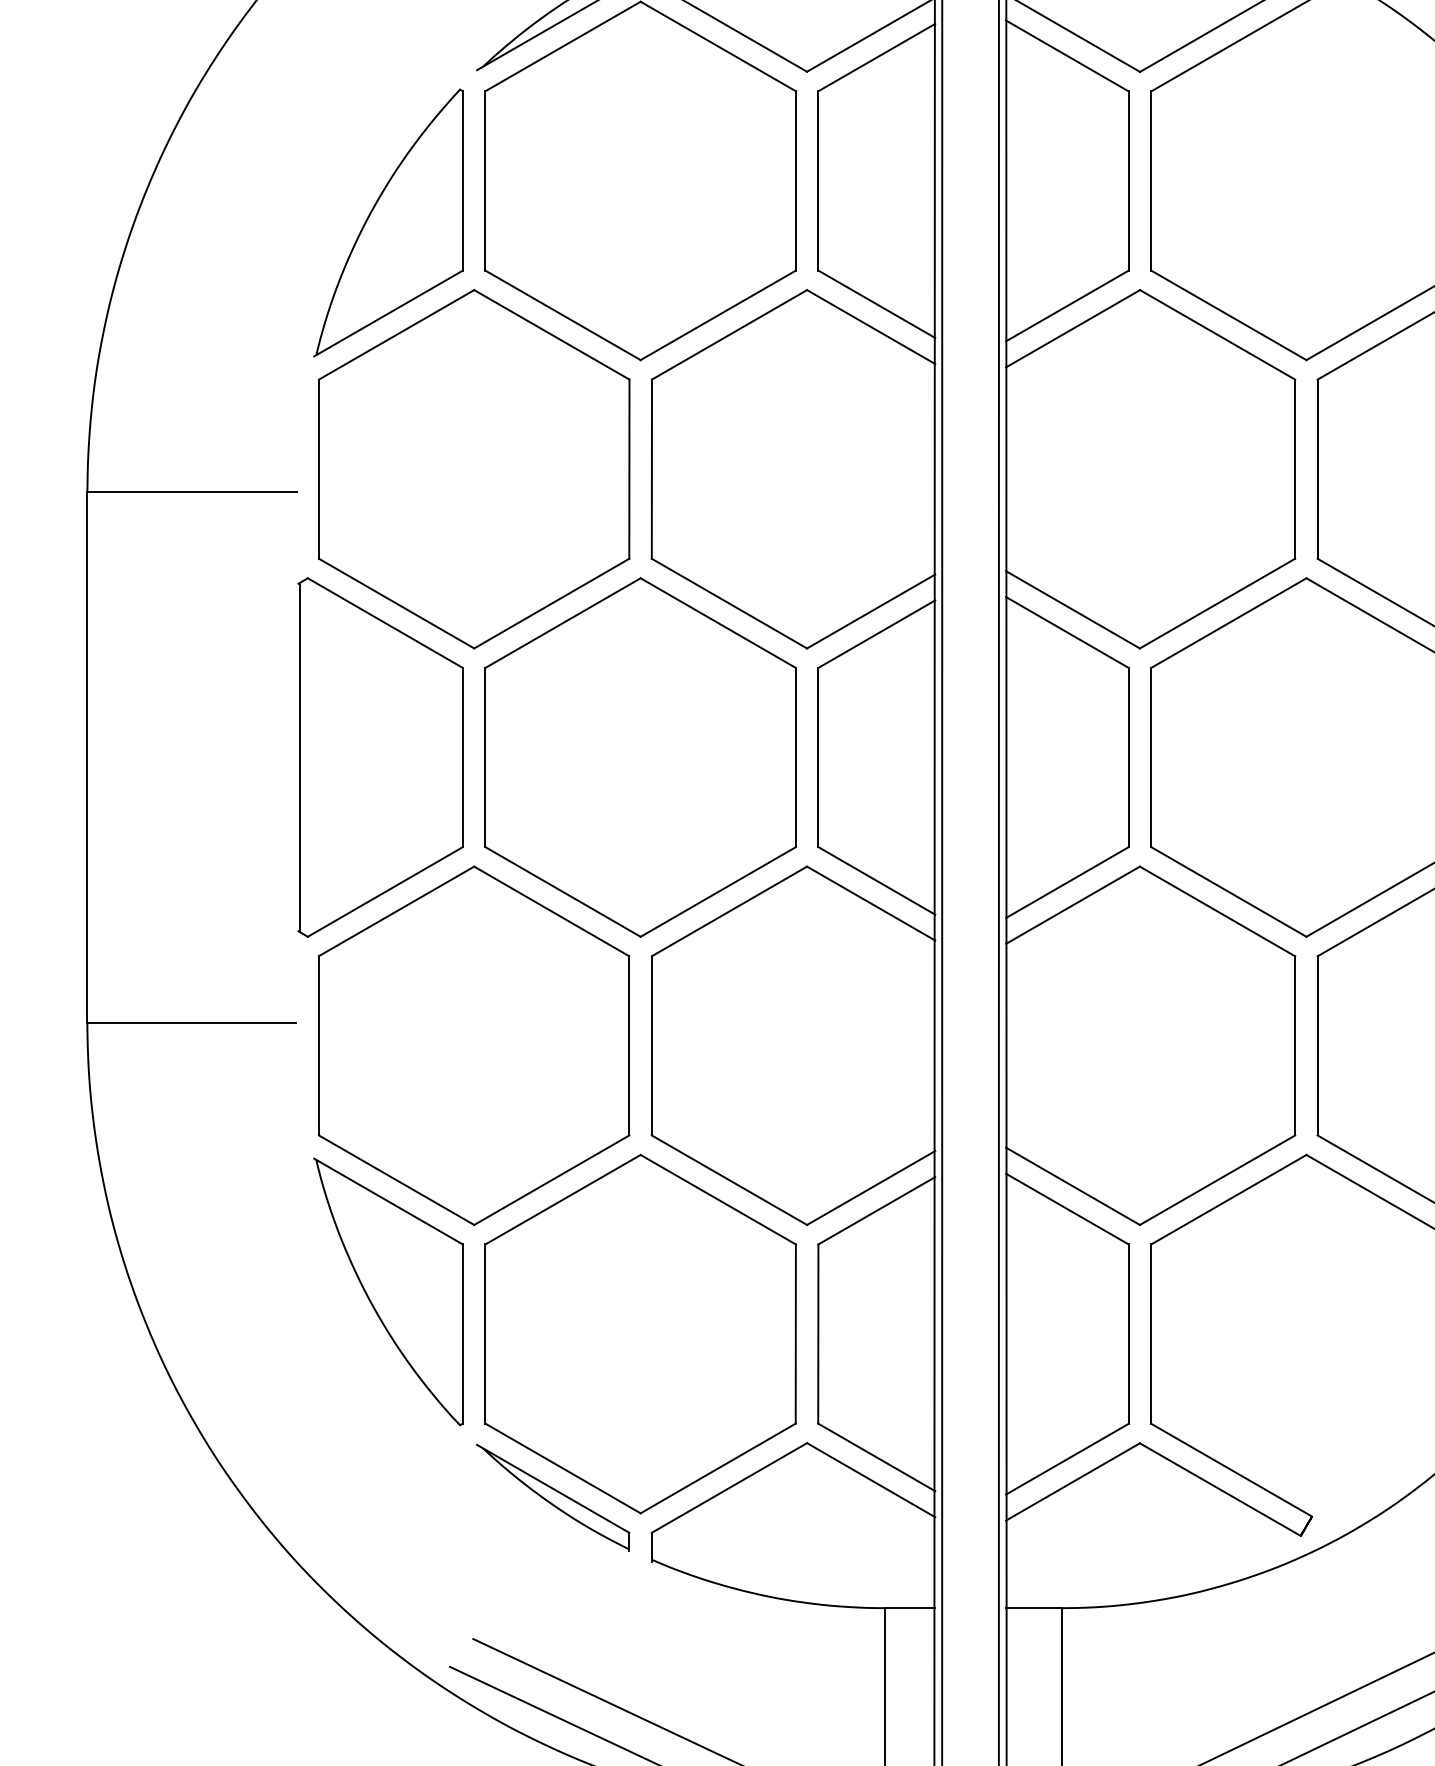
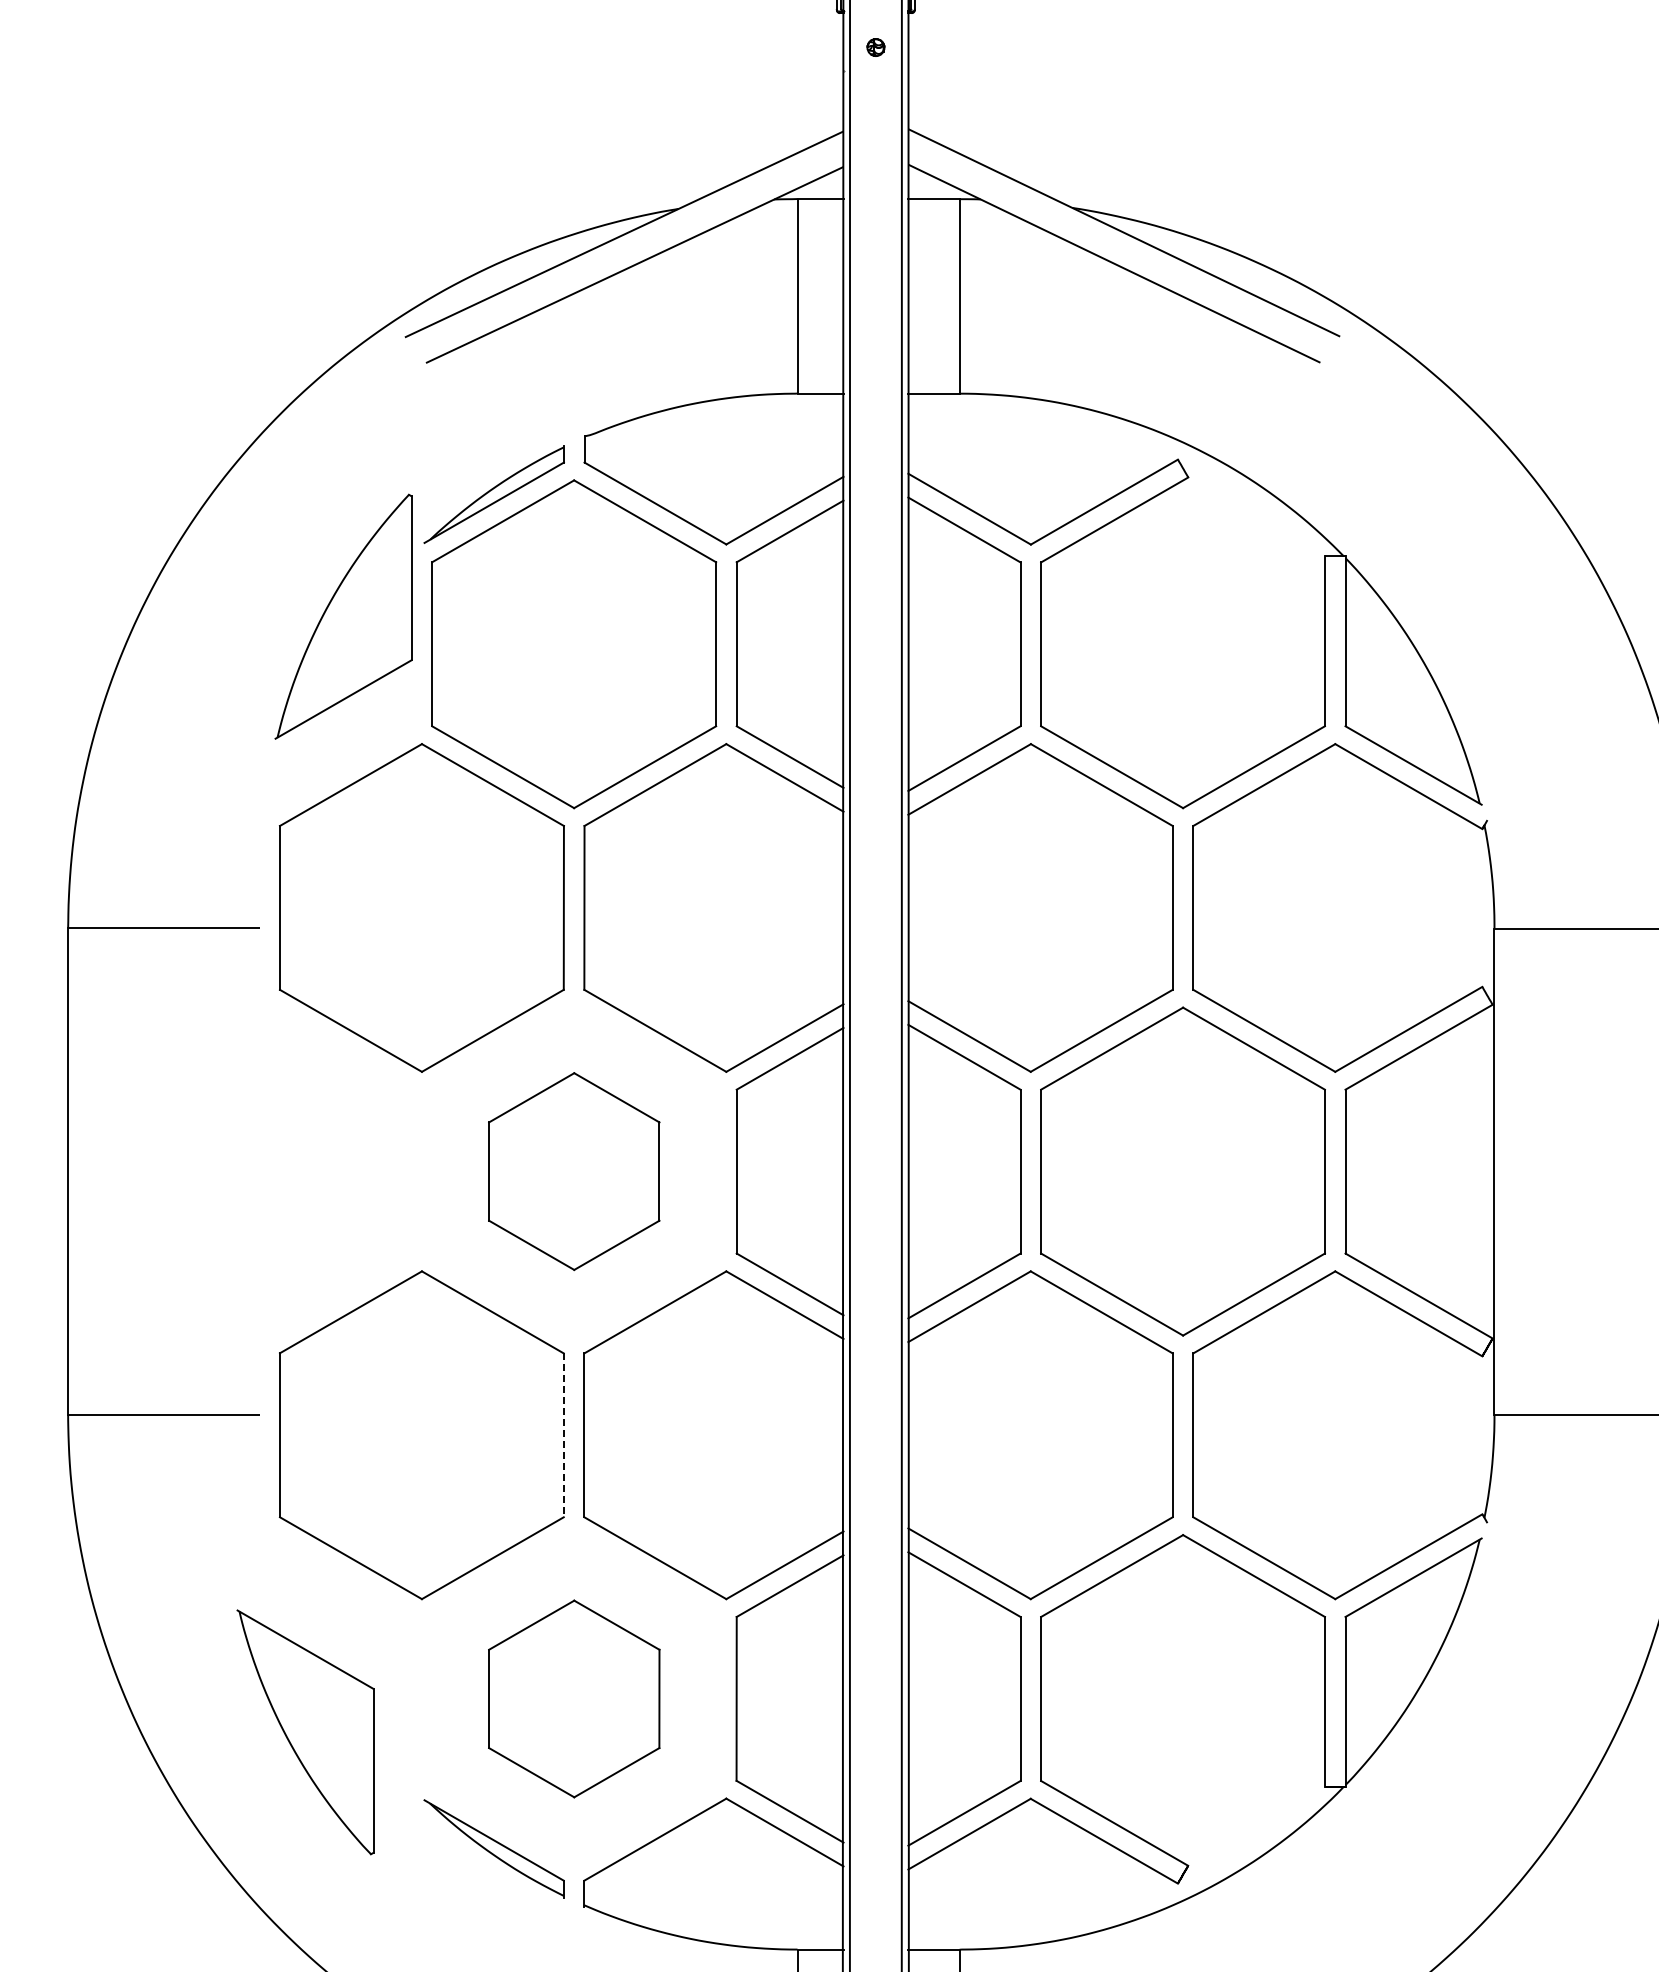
part: (388, 222) -> (343, 616), moved
part: (380, 757) -> (336, 1171), removed
part: (641, 757) -> (574, 1171), size x0.6
line: (629, 1046) -> (563, 1435), solid -> dashed
part: (388, 1292) -> (305, 1732), moved
part: (641, 1333) -> (574, 1698), size x0.6

